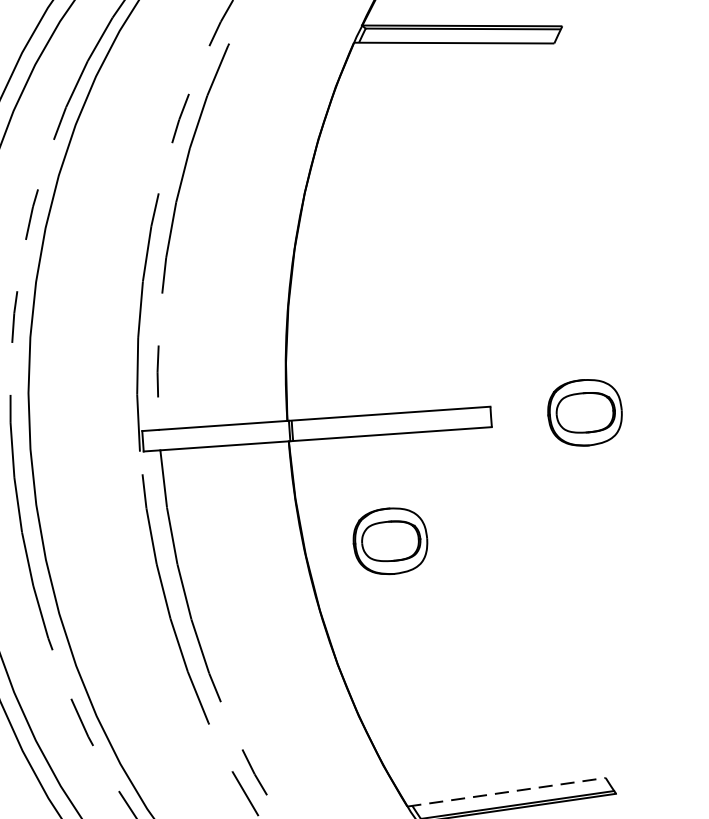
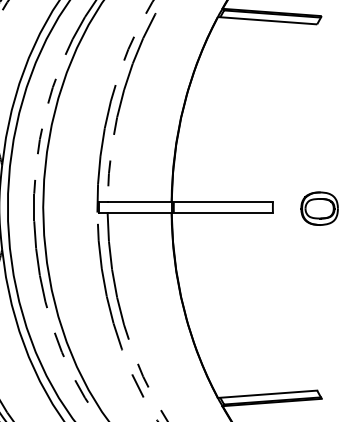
part: (390, 540) -> (218, 265), removed
line: (506, 792) -> (267, 394), dashed -> solid

